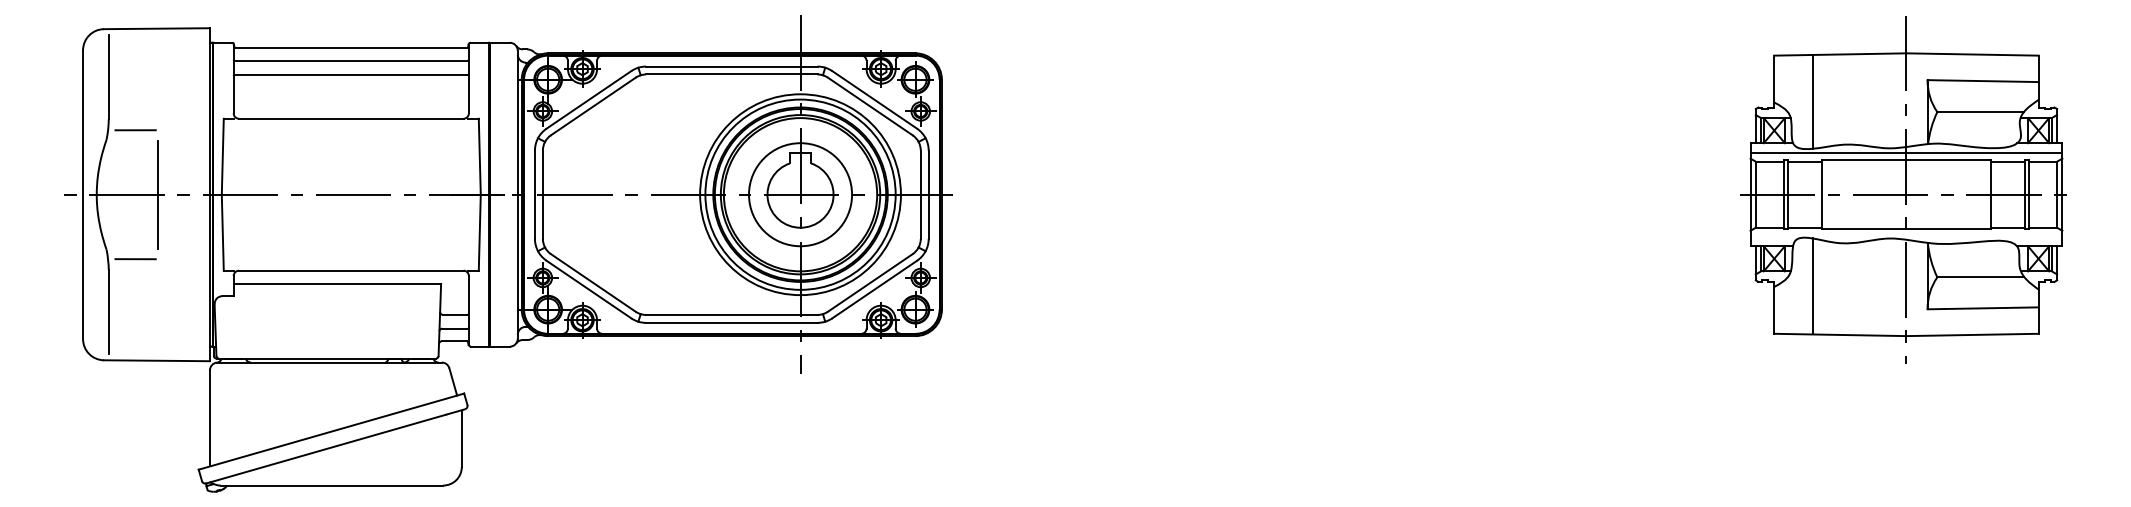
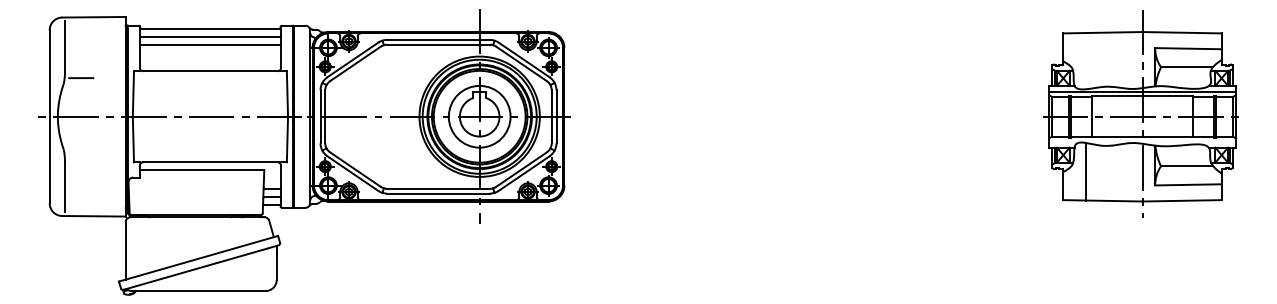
line: (1812, 102) -> (1086, 61), removed
line: (157, 194) -> (94, 116), removed
line: (136, 259) -> (81, 155), removed

